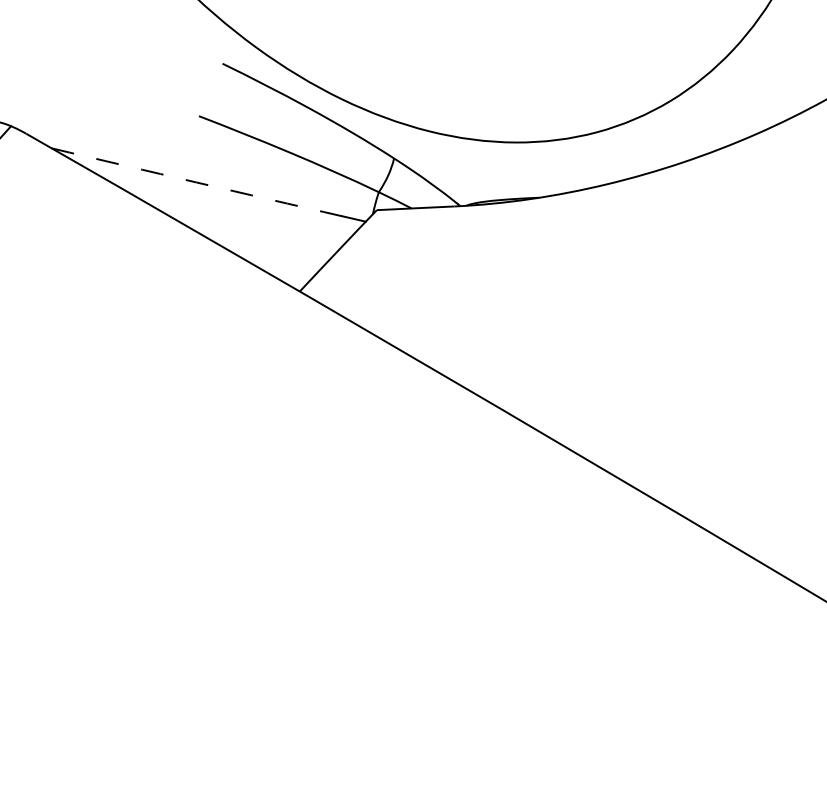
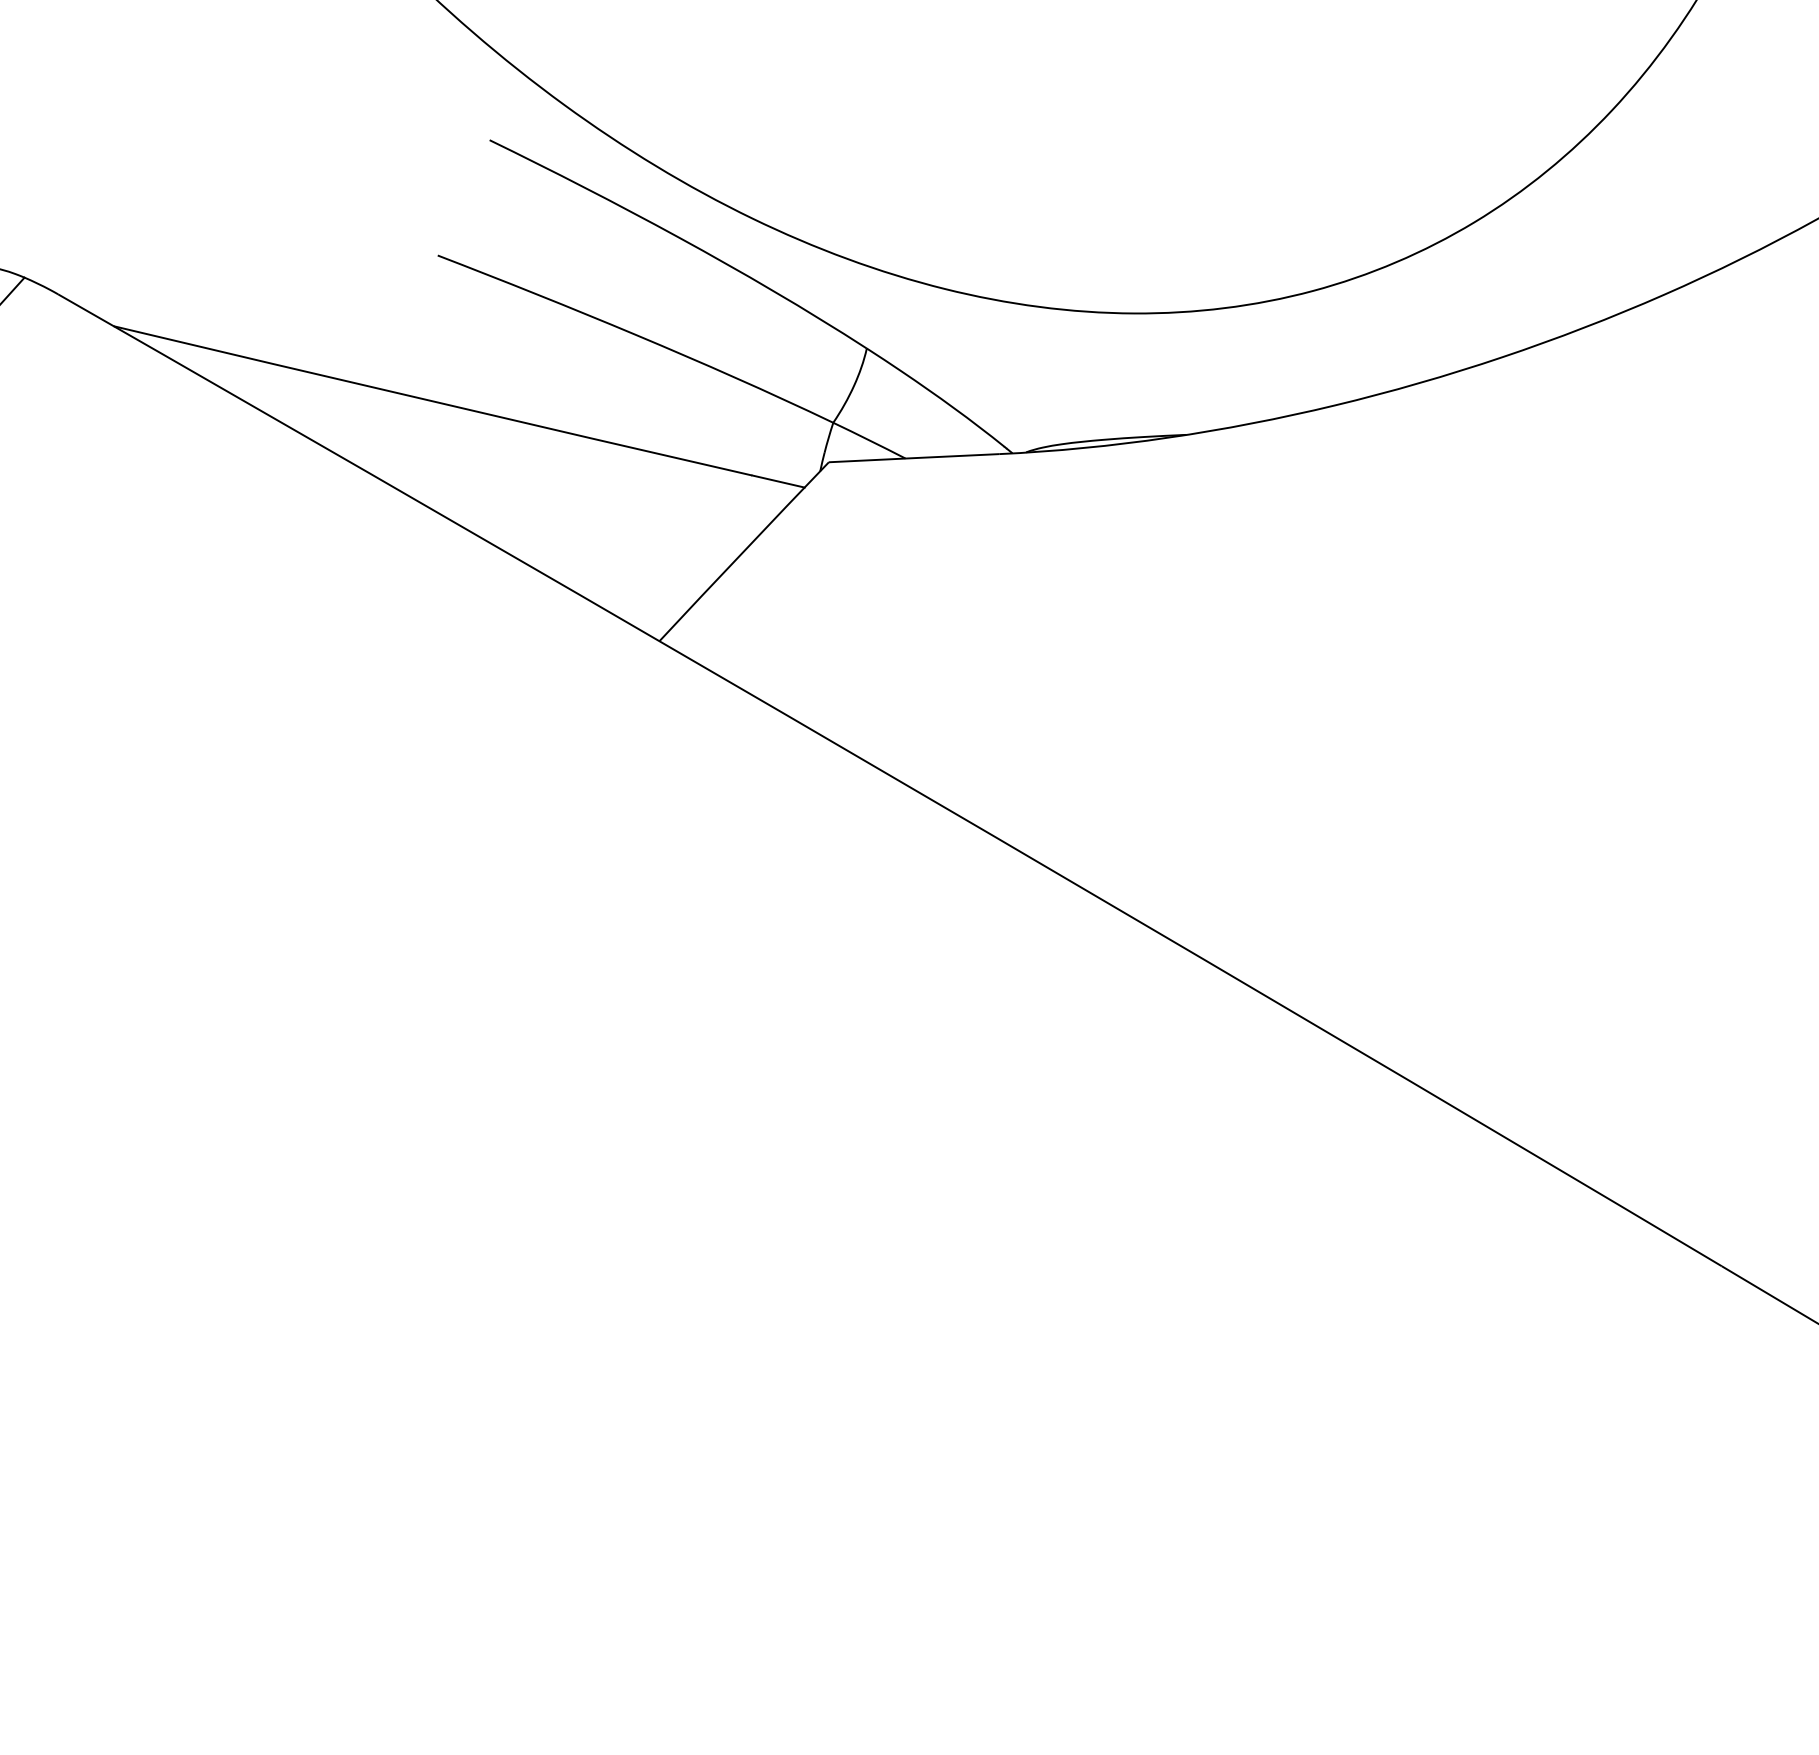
arc: (196, 182) -> (432, 401), dashed -> solid

